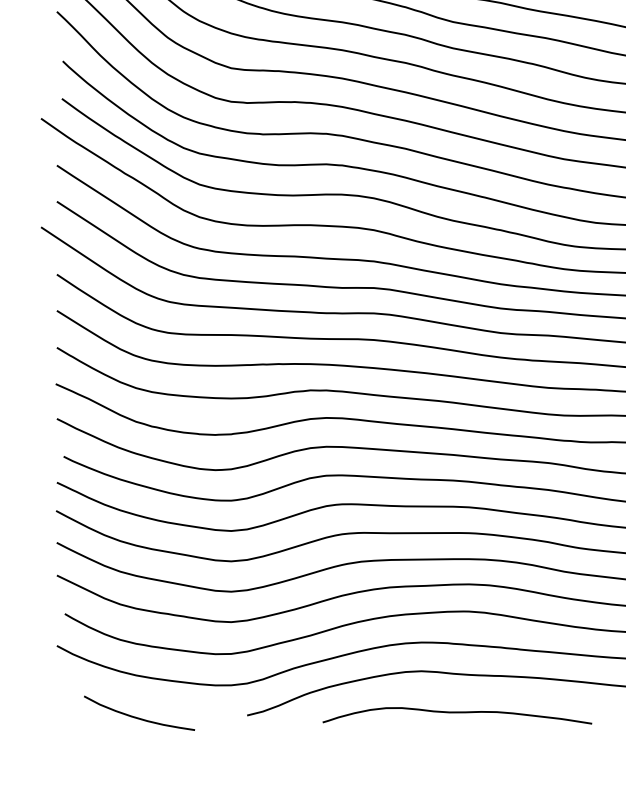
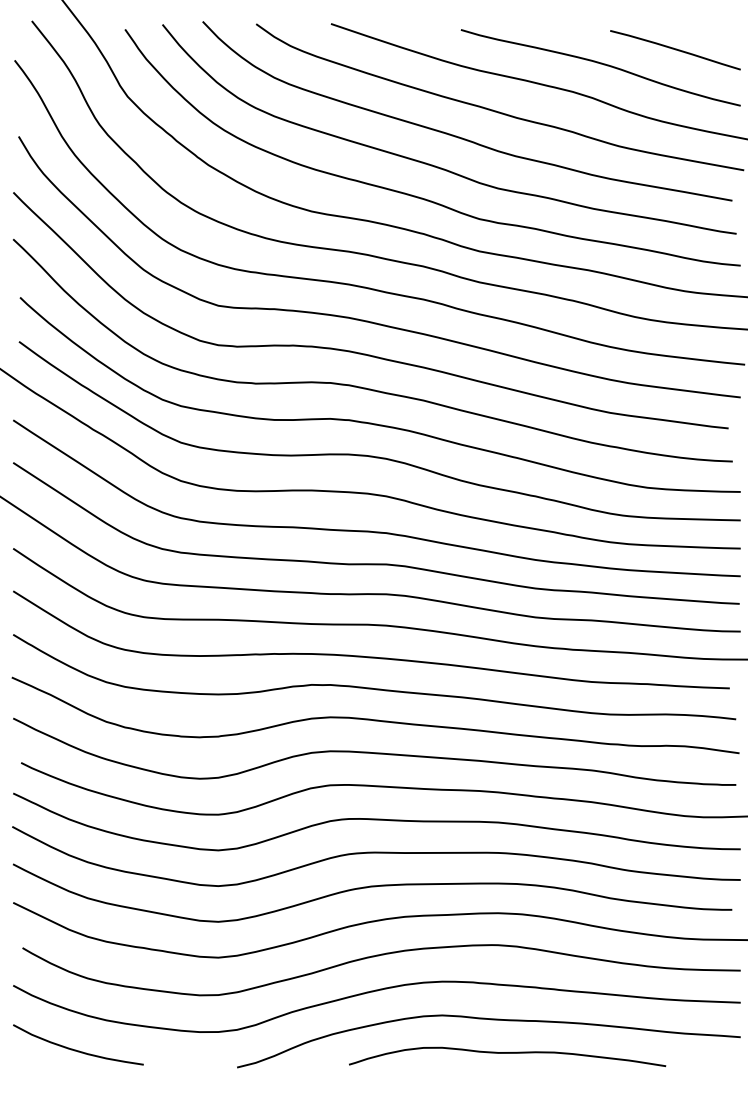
curve: (457, 712) -> (507, 1053), moved
curve: (137, 717) -> (76, 1049), moved

